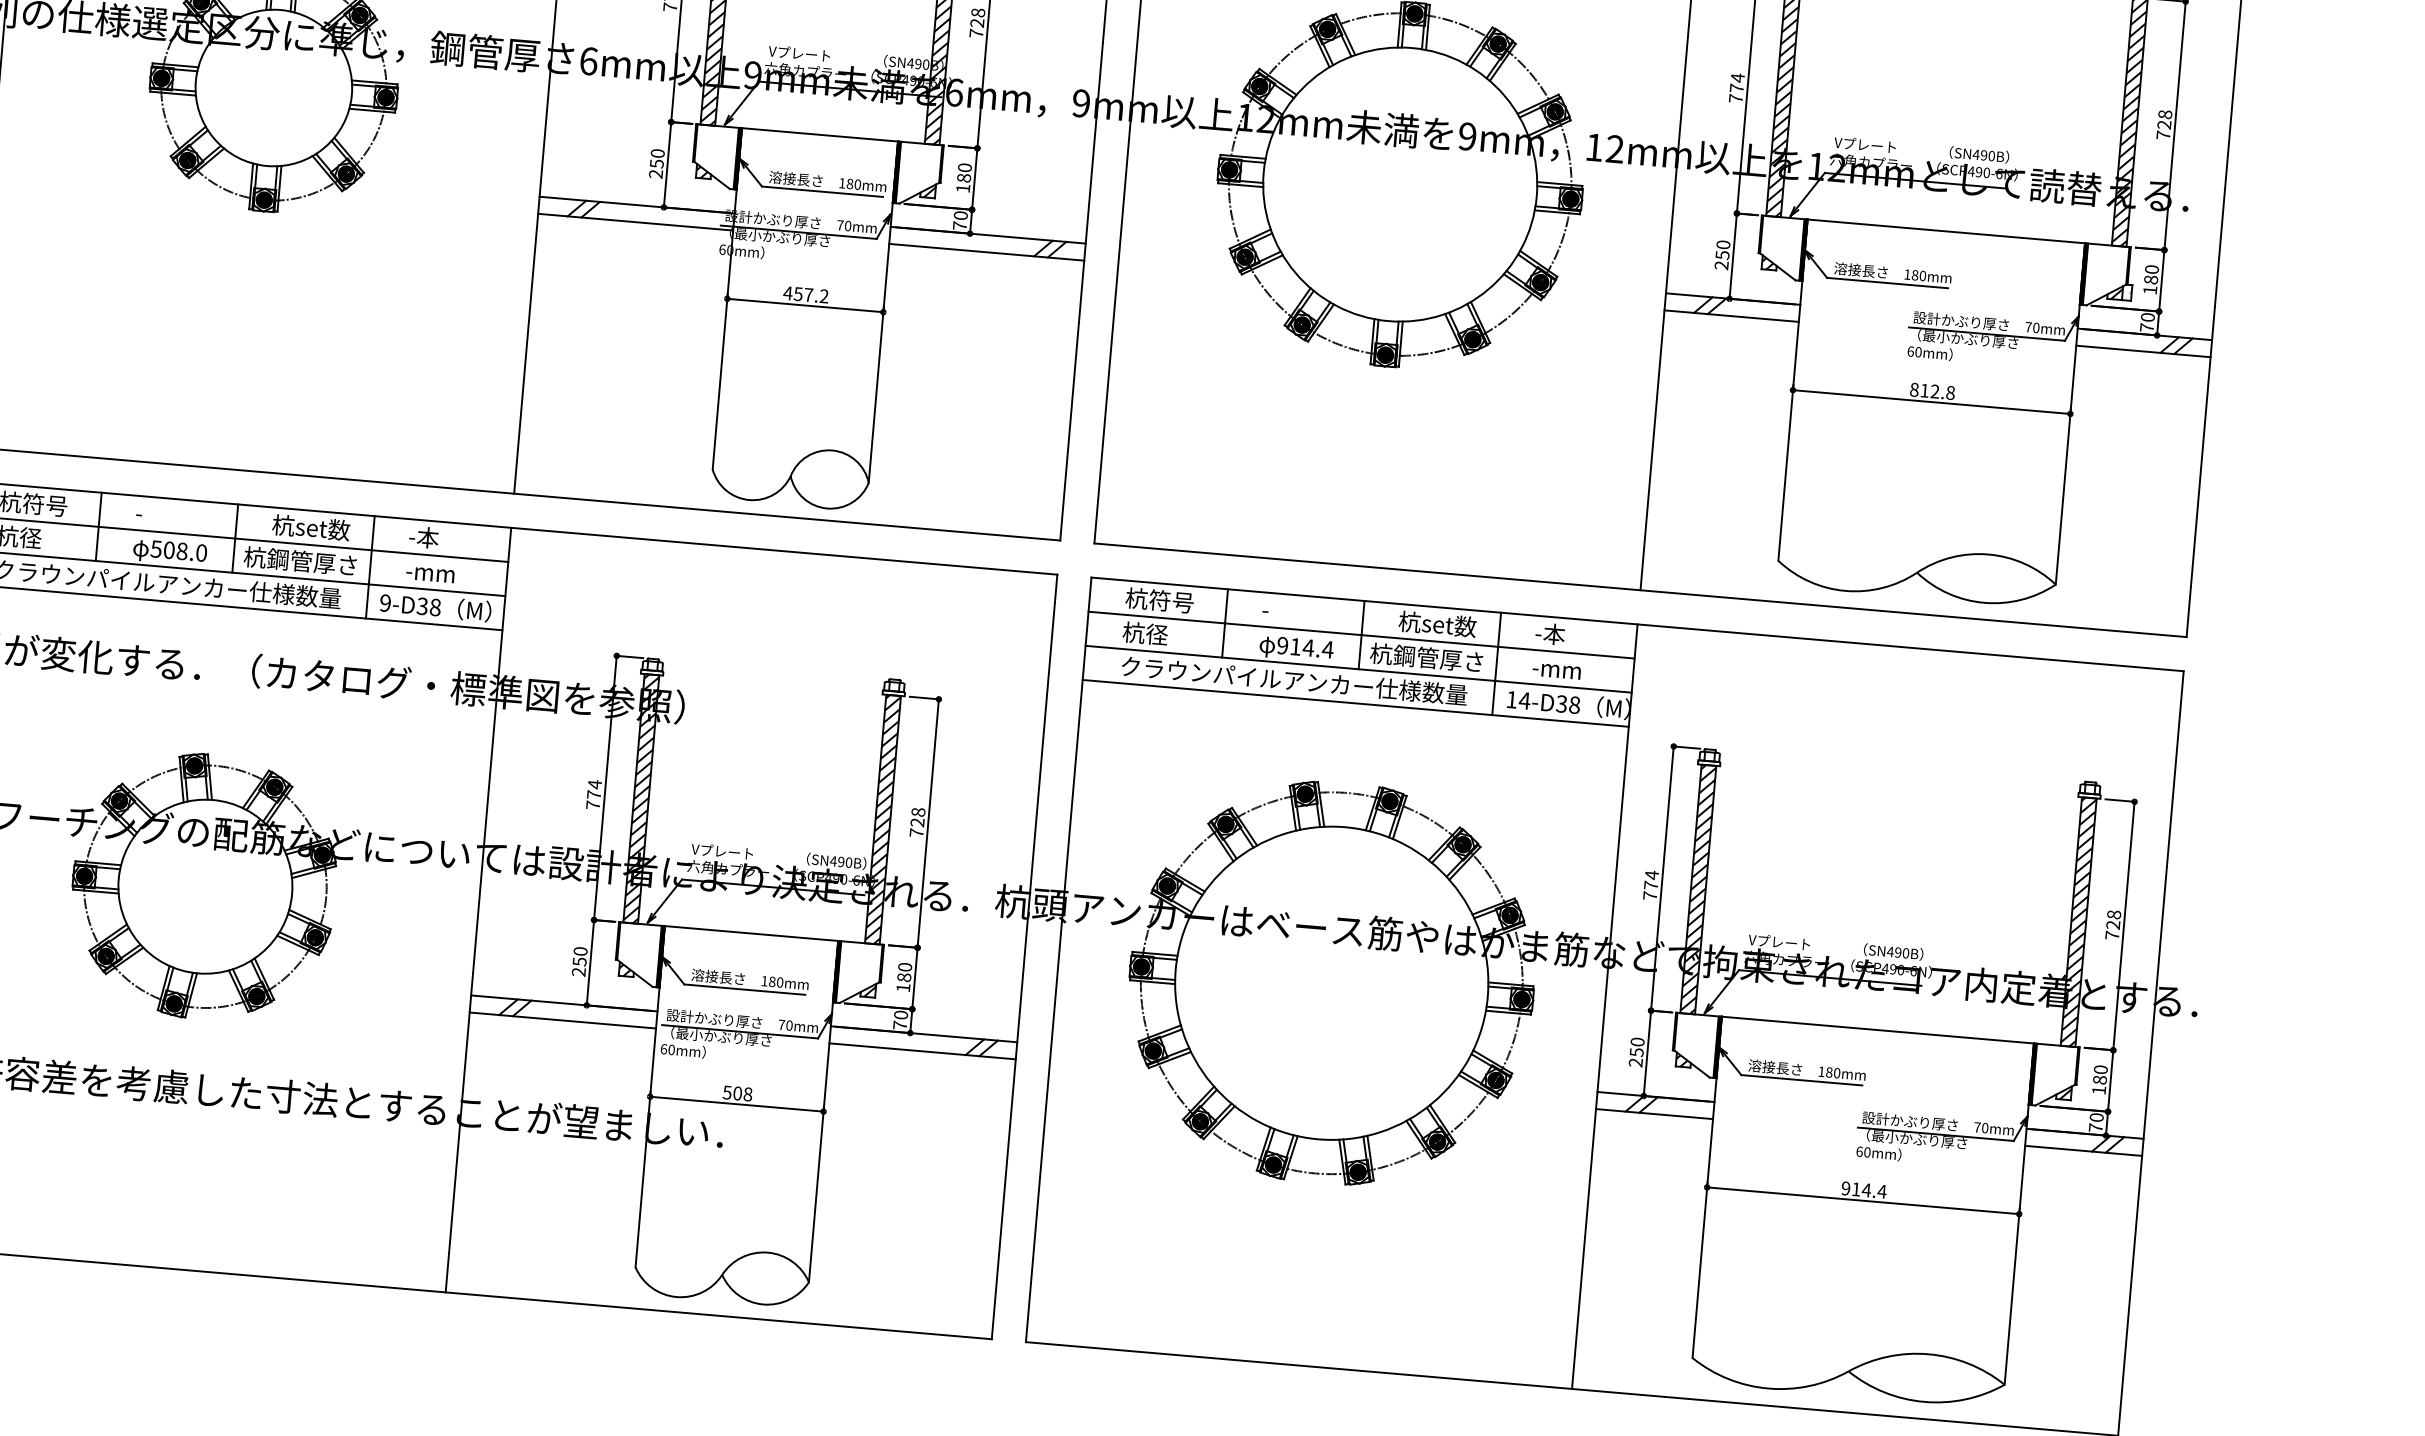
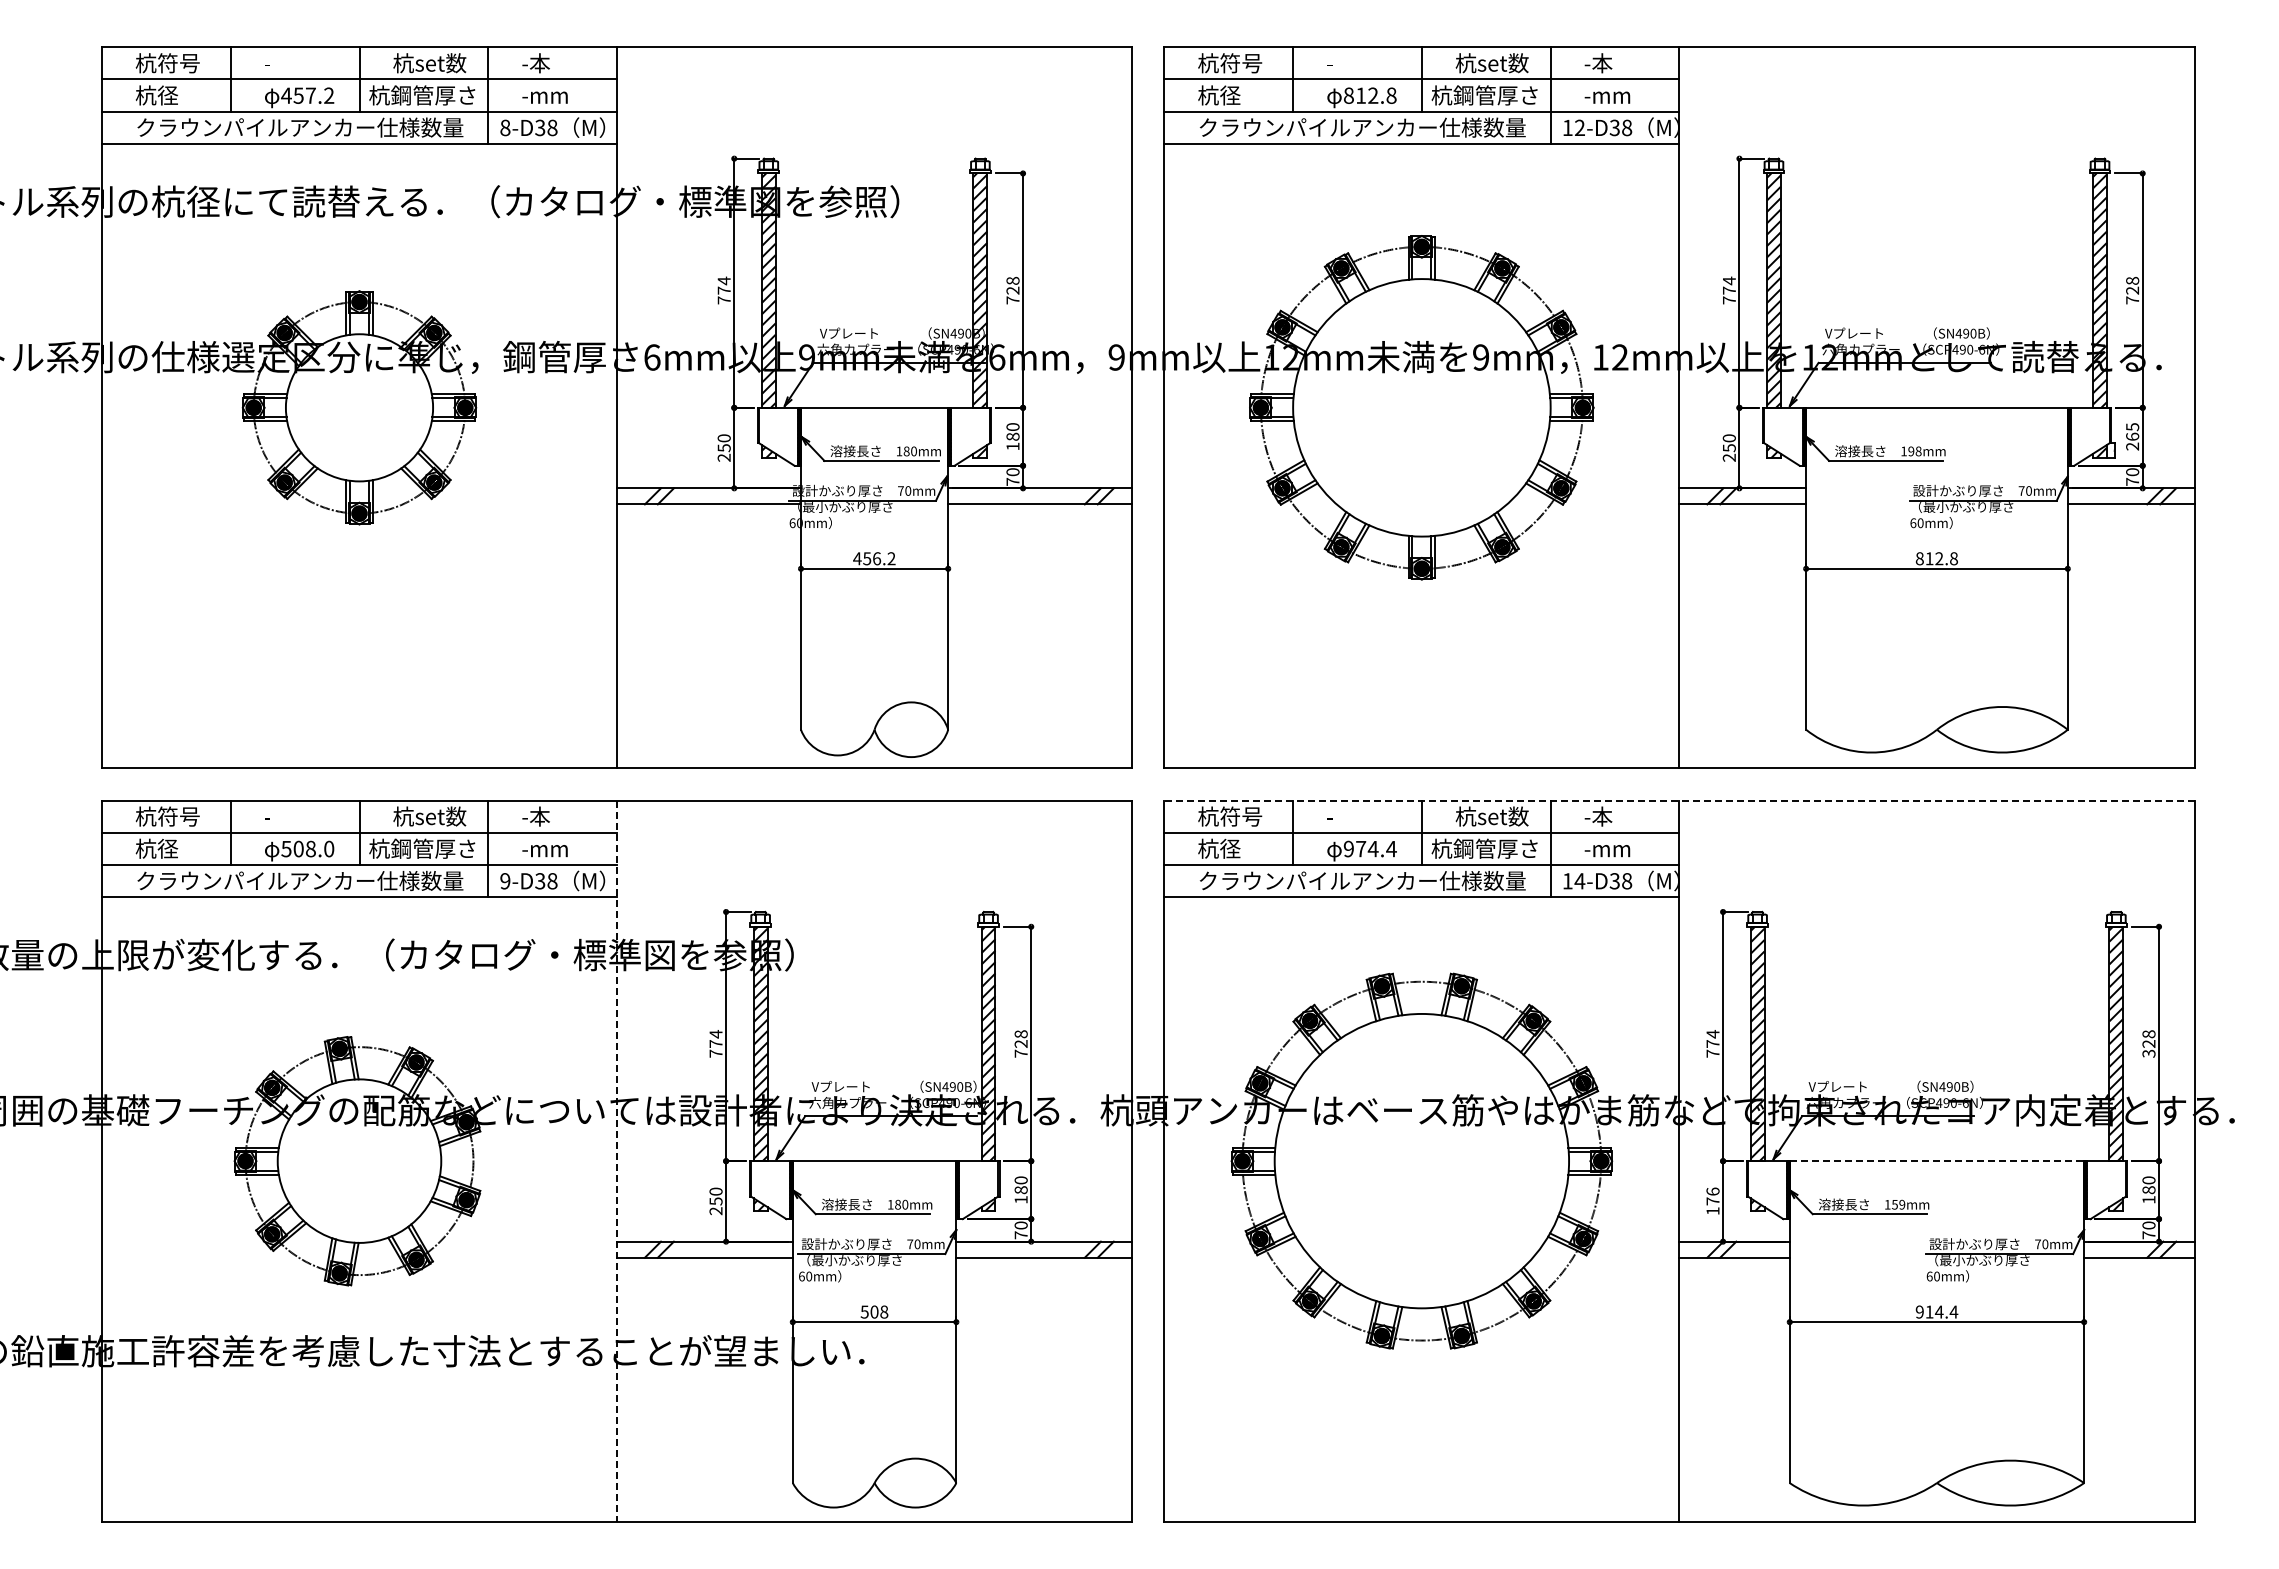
text: (1918, 275) -> (1914, 451), 180mm -> 198mm
text: (2151, 279) -> (2132, 436), 180 -> 265
text: (809, 294) -> (877, 558), 457.2 -> 456.2
line: (1636, 624) -> (1678, 800), solid -> dashed
text: (1296, 647) -> (1361, 849), 914.4 -> 974.4
line: (478, 910) -> (617, 1161), solid -> dashed
text: (2111, 935) -> (2148, 1053), 728 -> 328
line: (1878, 1030) -> (1937, 1161), solid -> dashed
text: (1636, 1052) -> (1712, 1201), 250 -> 176
text: (1833, 1072) -> (1898, 1204), 180mm -> 159mm

